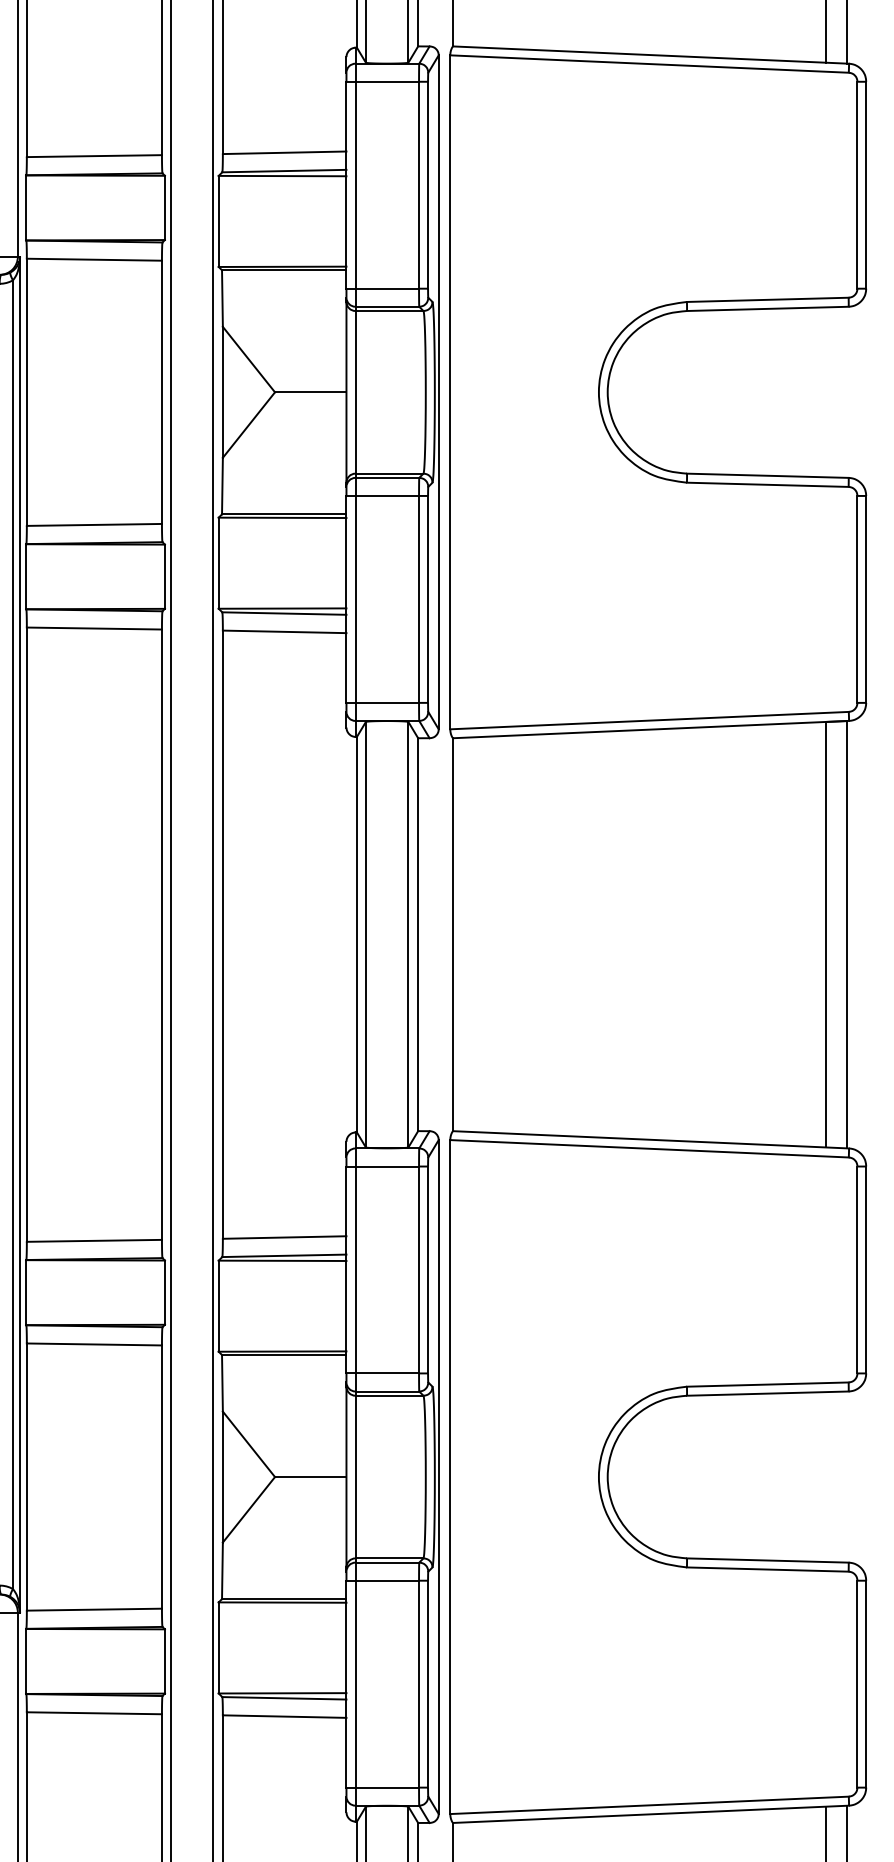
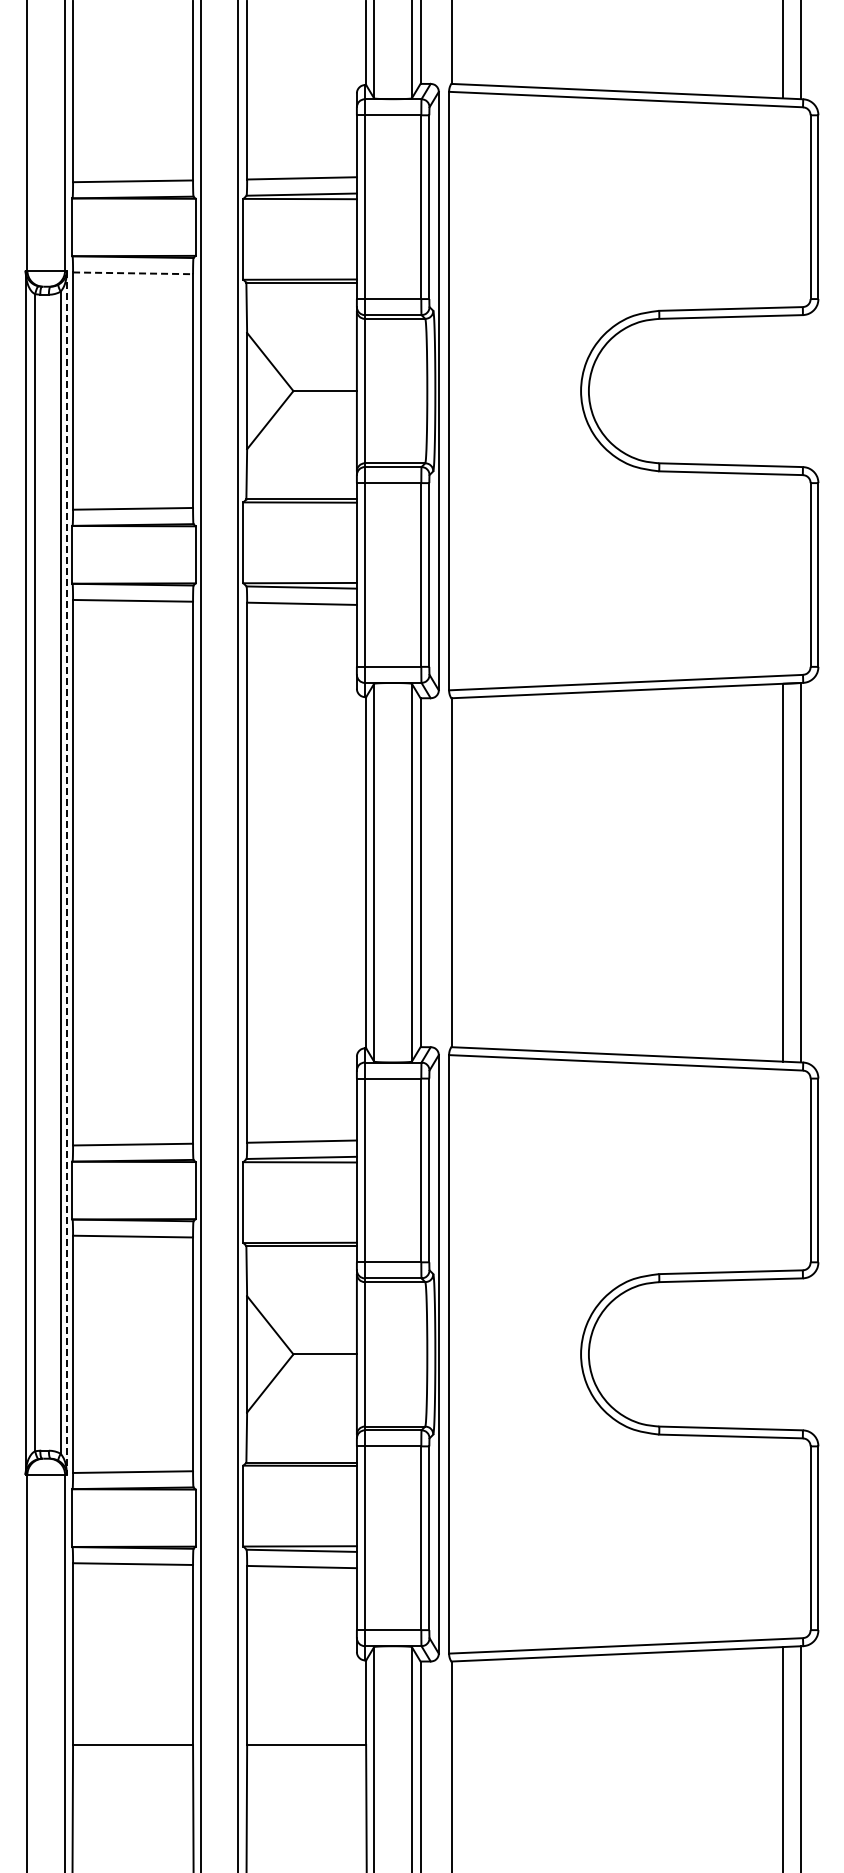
line: (94, 259) -> (133, 273), solid -> dashed
line: (20, 935) -> (67, 873), solid -> dashed

